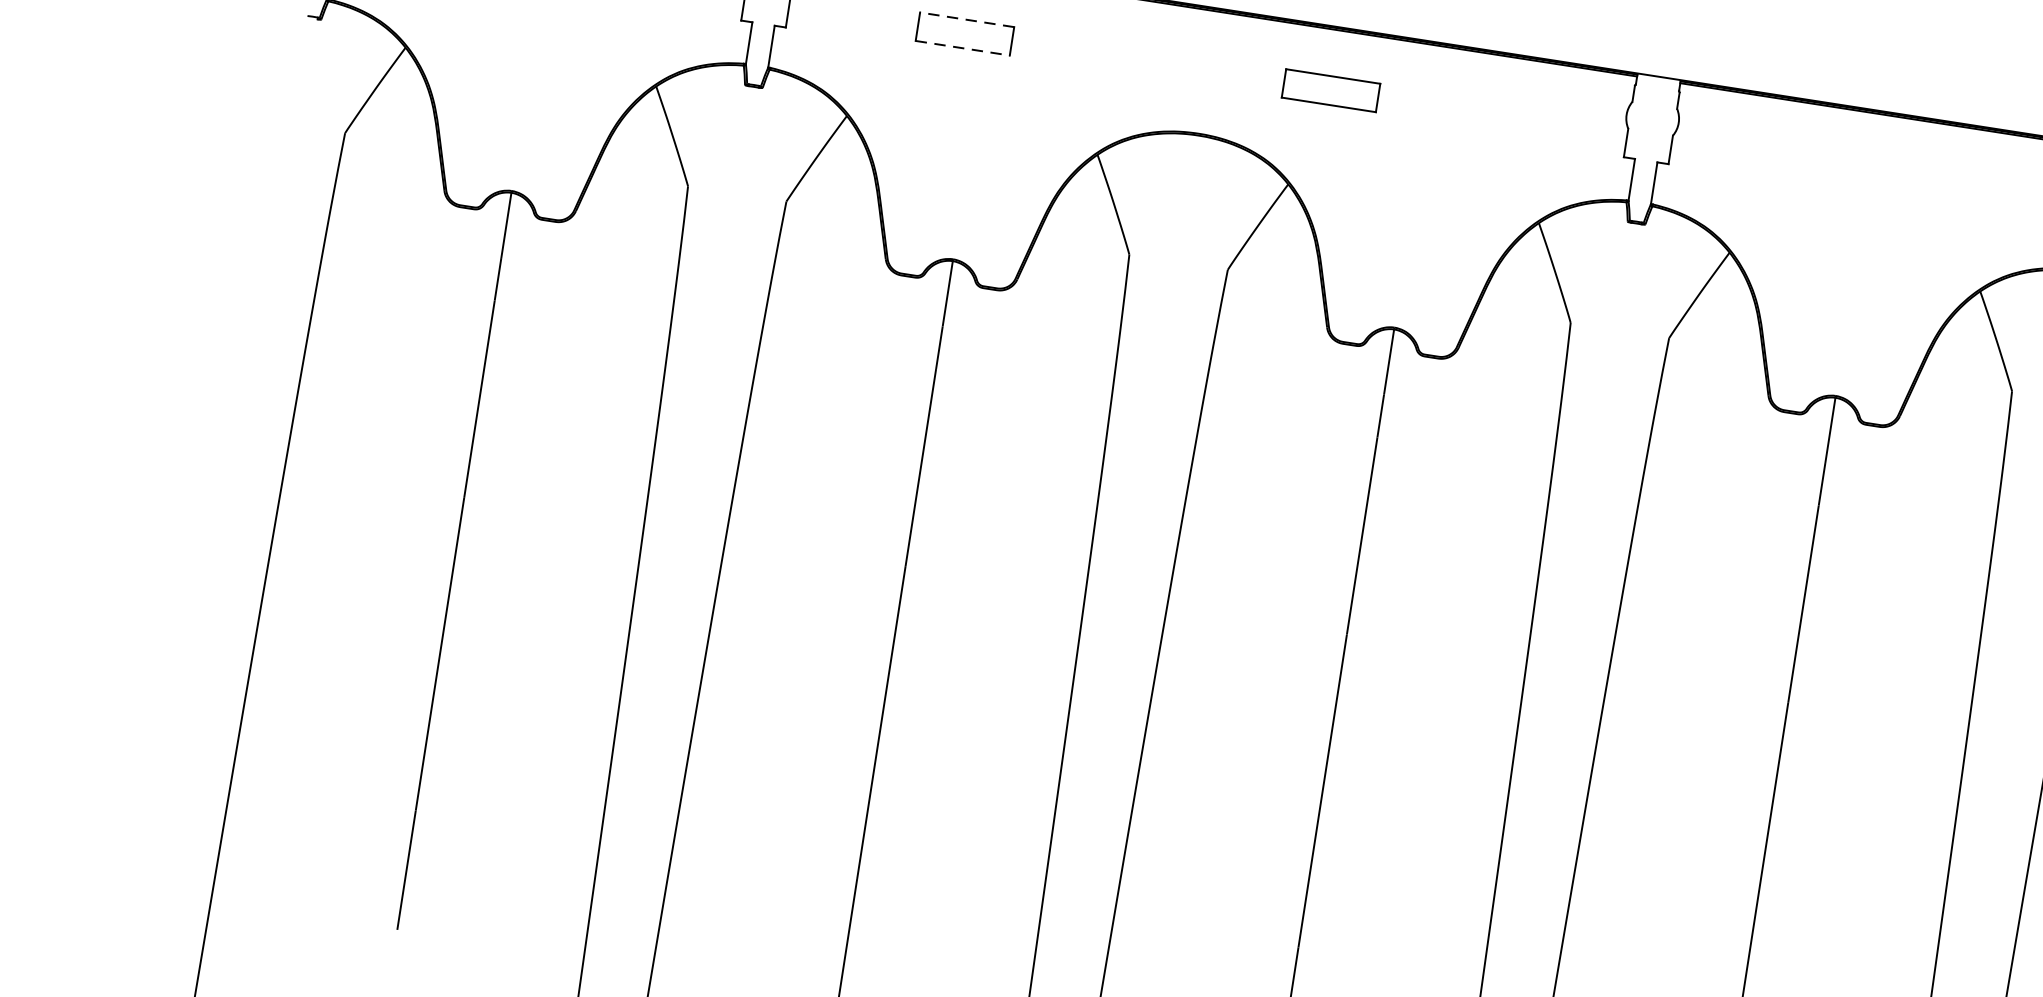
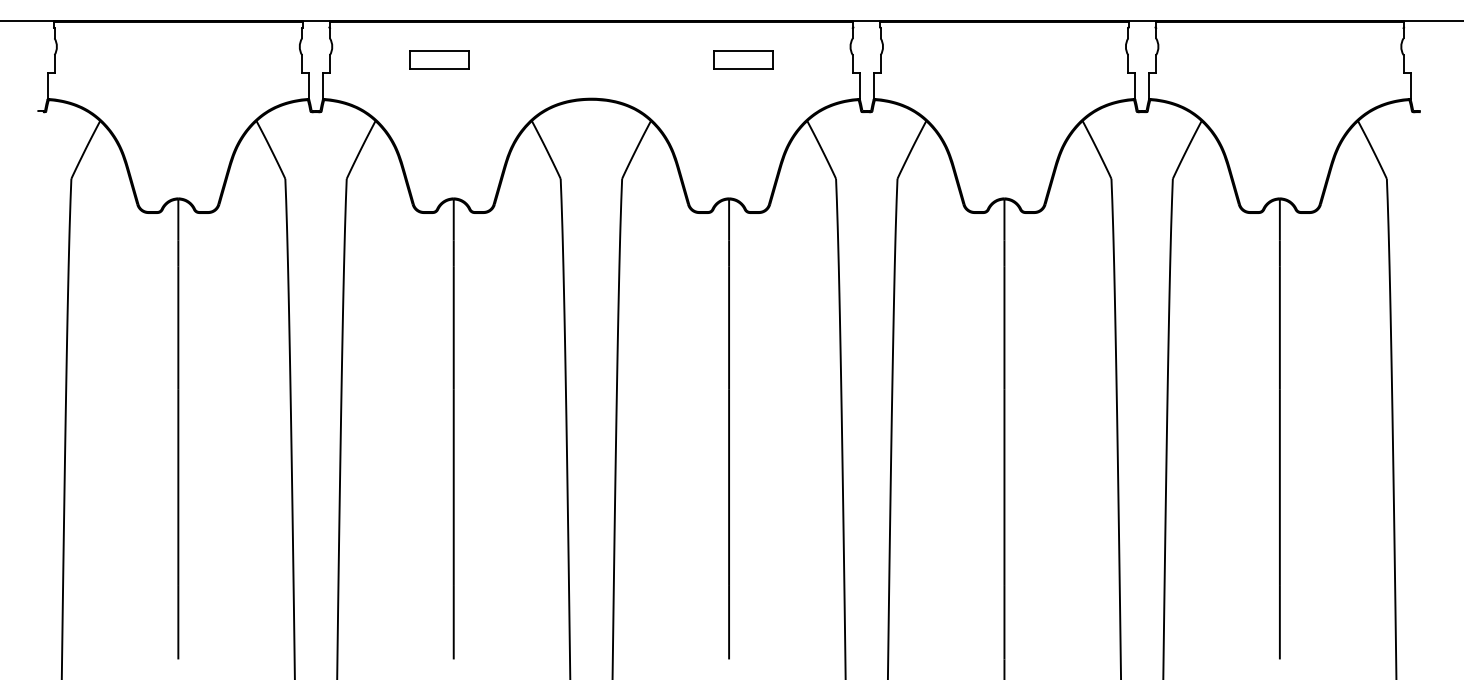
line: (966, 20) -> (439, 51), dashed -> solid
line: (964, 47) -> (440, 68), dashed -> solid
part: (1331, 89) -> (743, 59), moved

